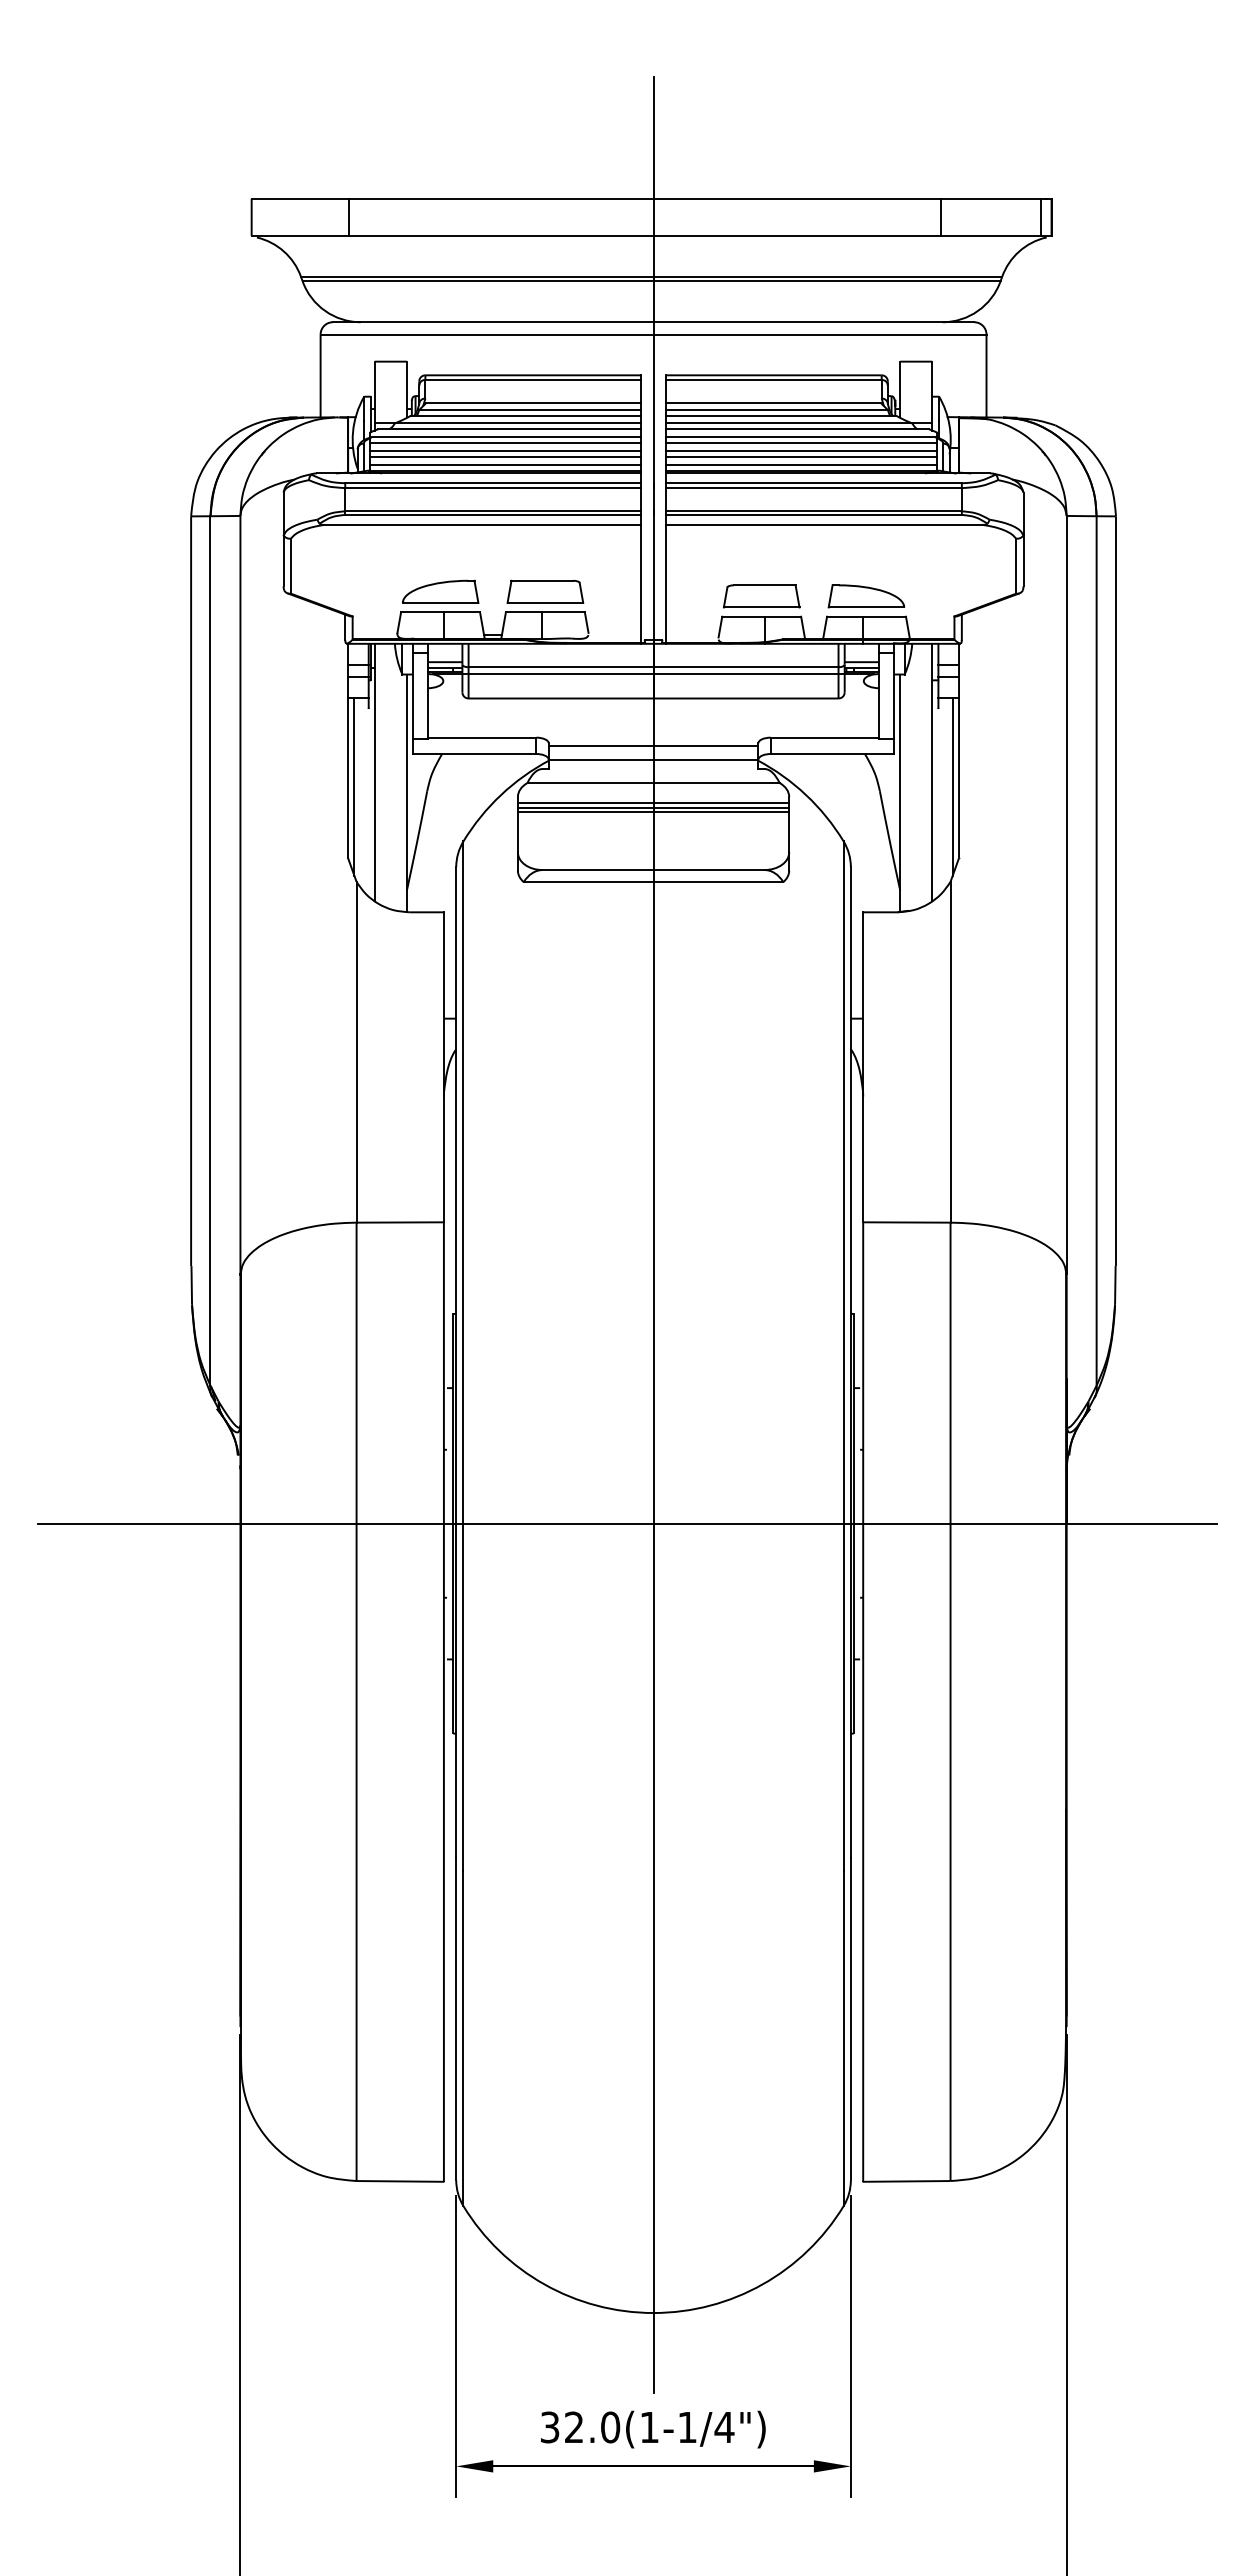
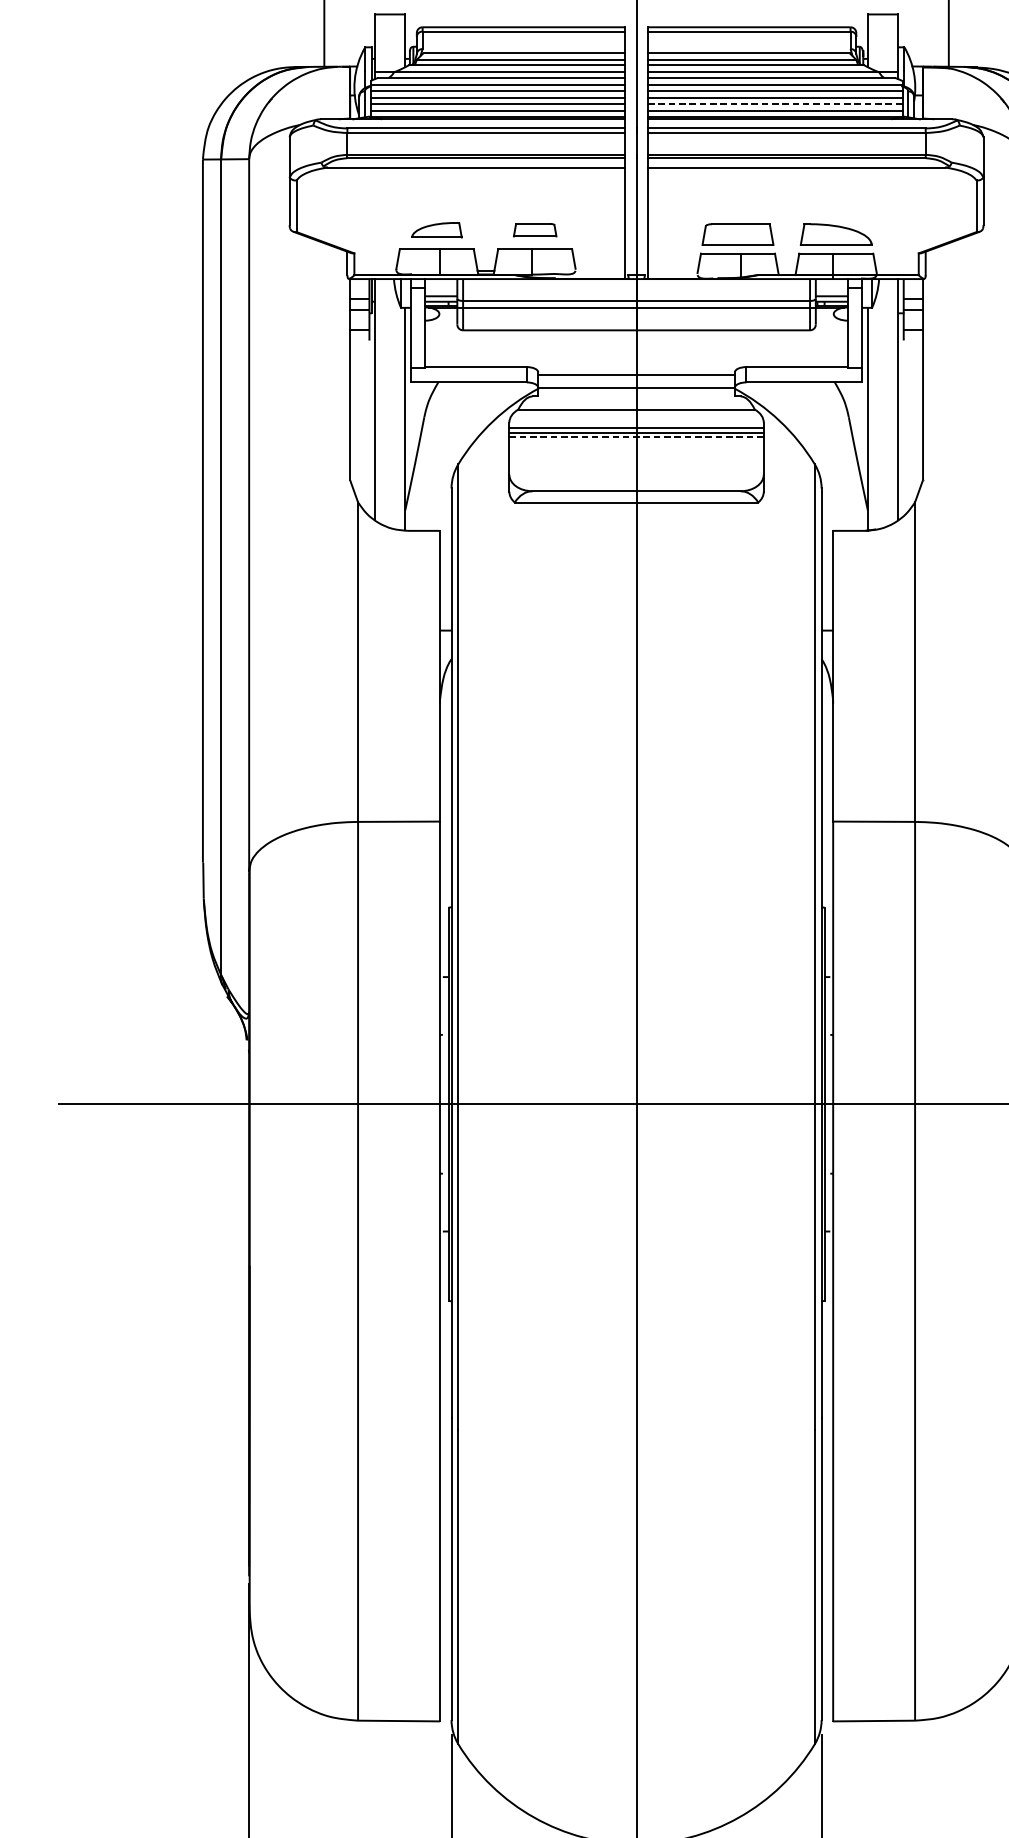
line: (801, 456) -> (775, 103), solid -> dashed
part: (440, 591) -> (436, 230), size x0.7
part: (545, 591) -> (535, 230), size x0.6
line: (354, 786) -> (356, 412), removed
line: (952, 787) -> (916, 413), removed
line: (653, 812) -> (636, 437), solid -> dashed

